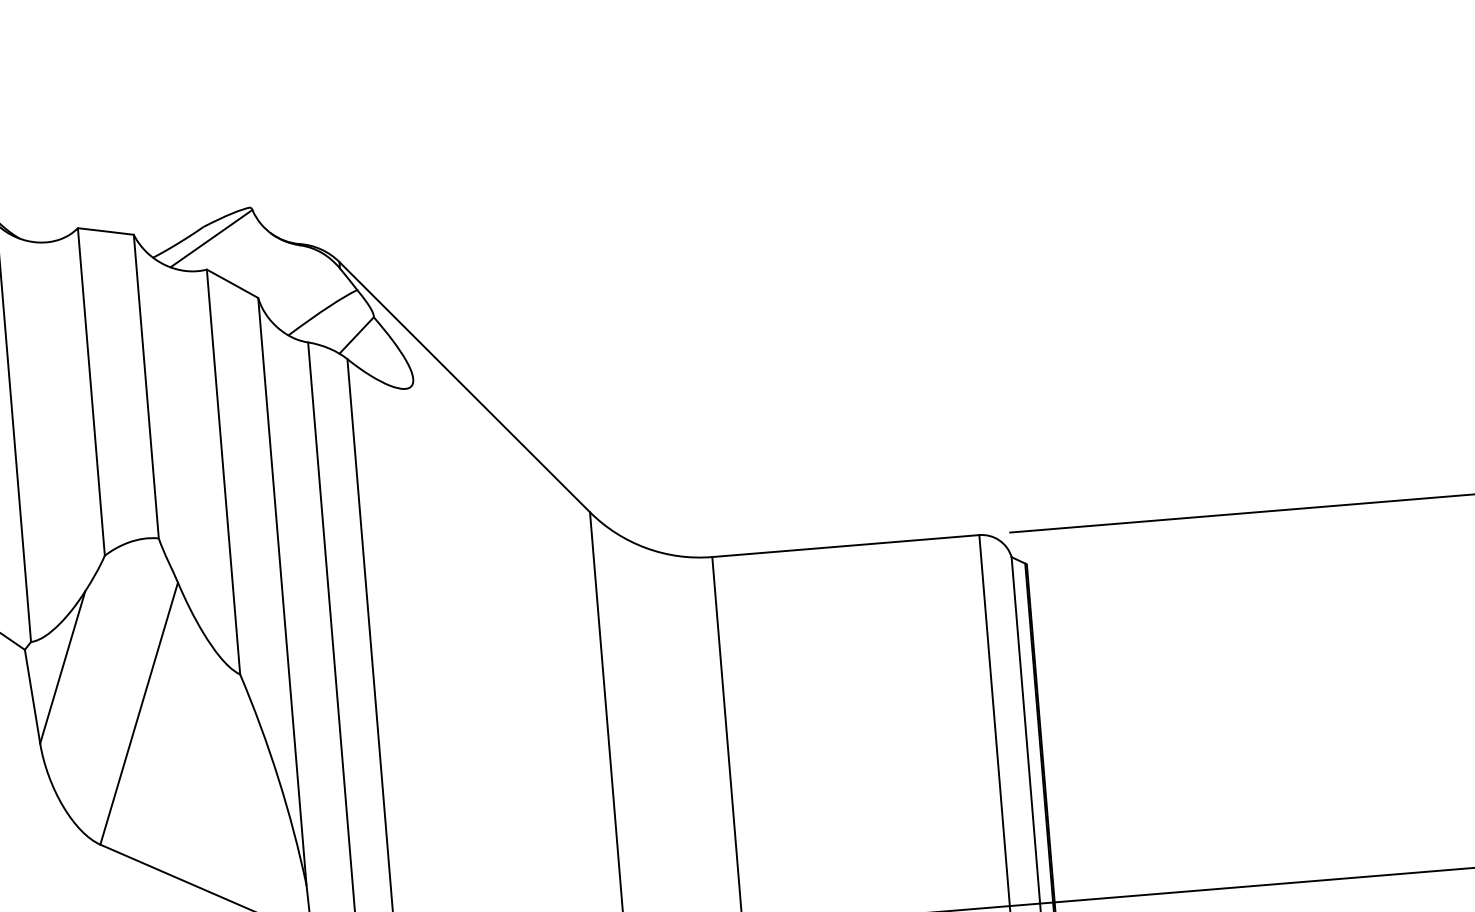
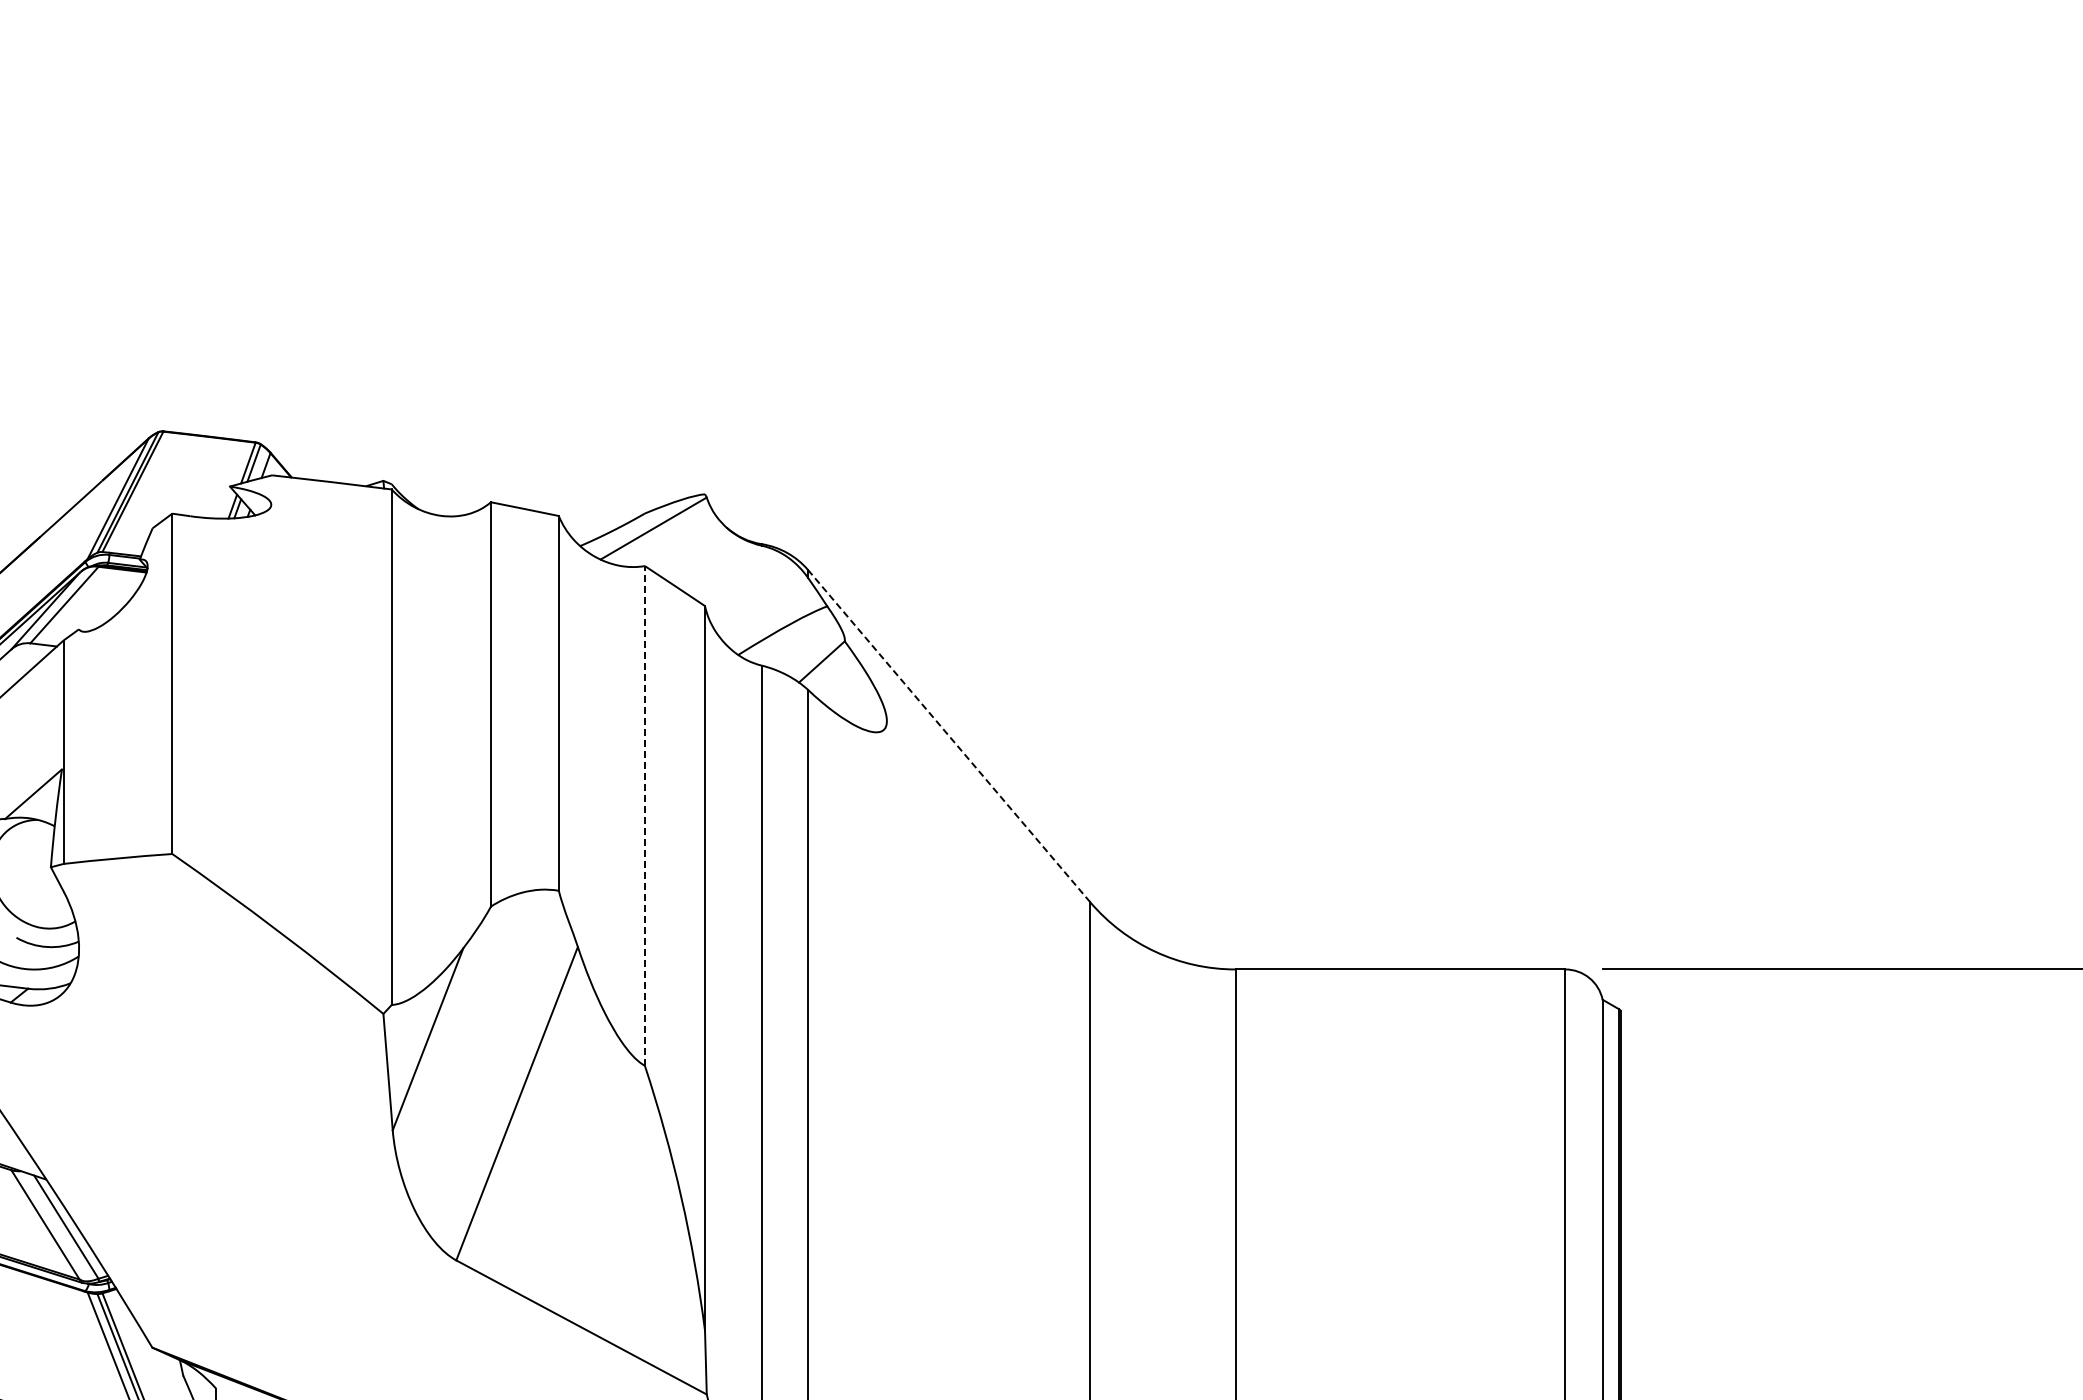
line: (464, 387) -> (949, 736), solid -> dashed
line: (223, 471) -> (644, 815), solid -> dashed

